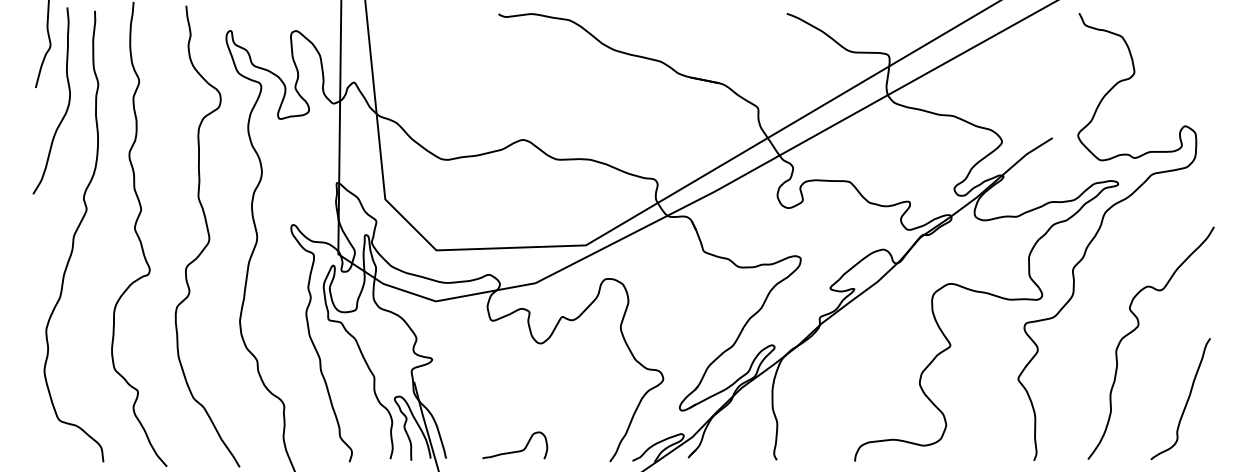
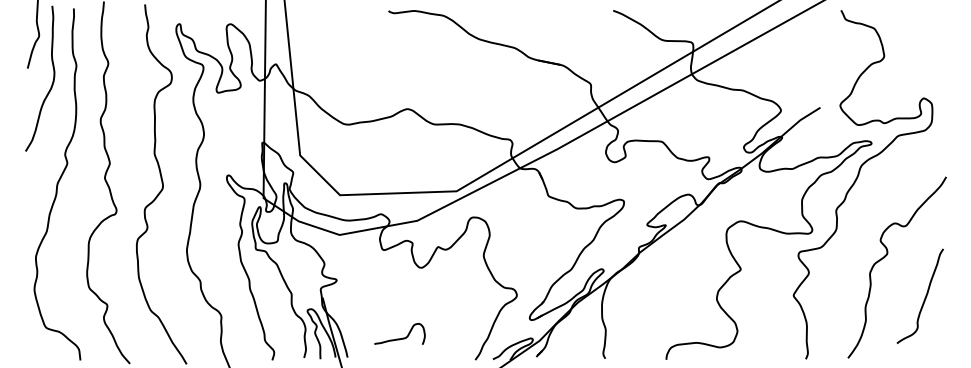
curve: (1186, 400) -> (924, 297), moved
curve: (517, 450) -> (401, 337), moved

